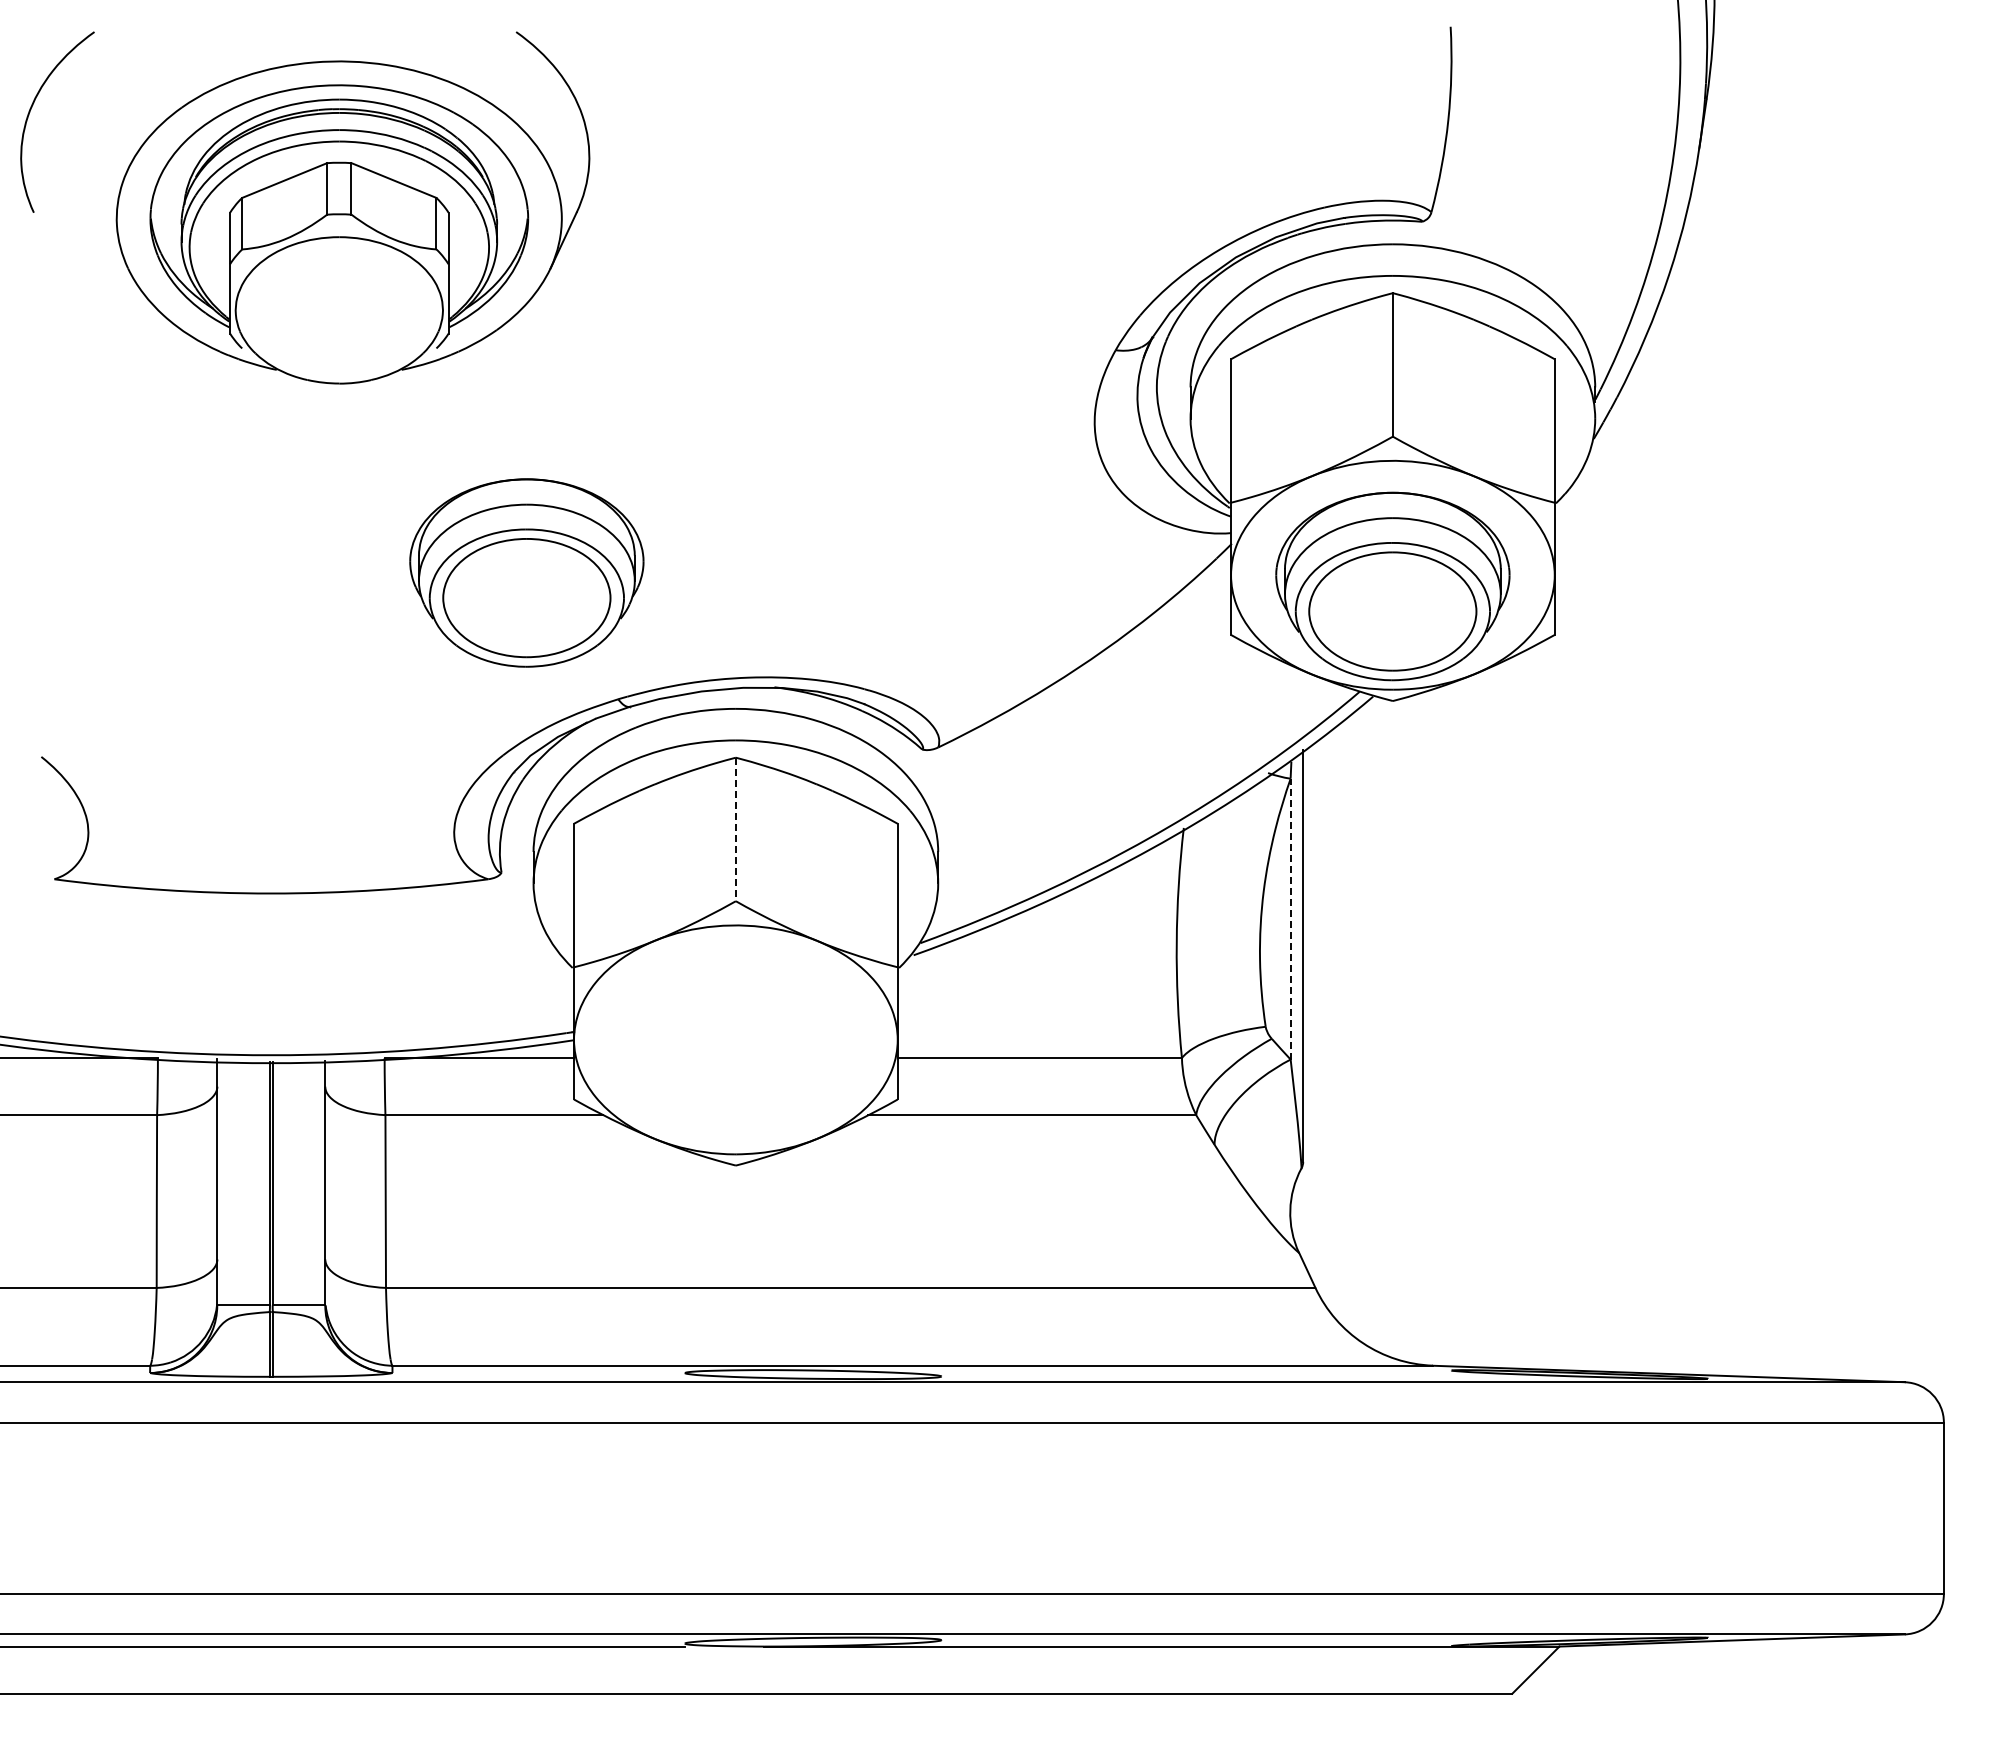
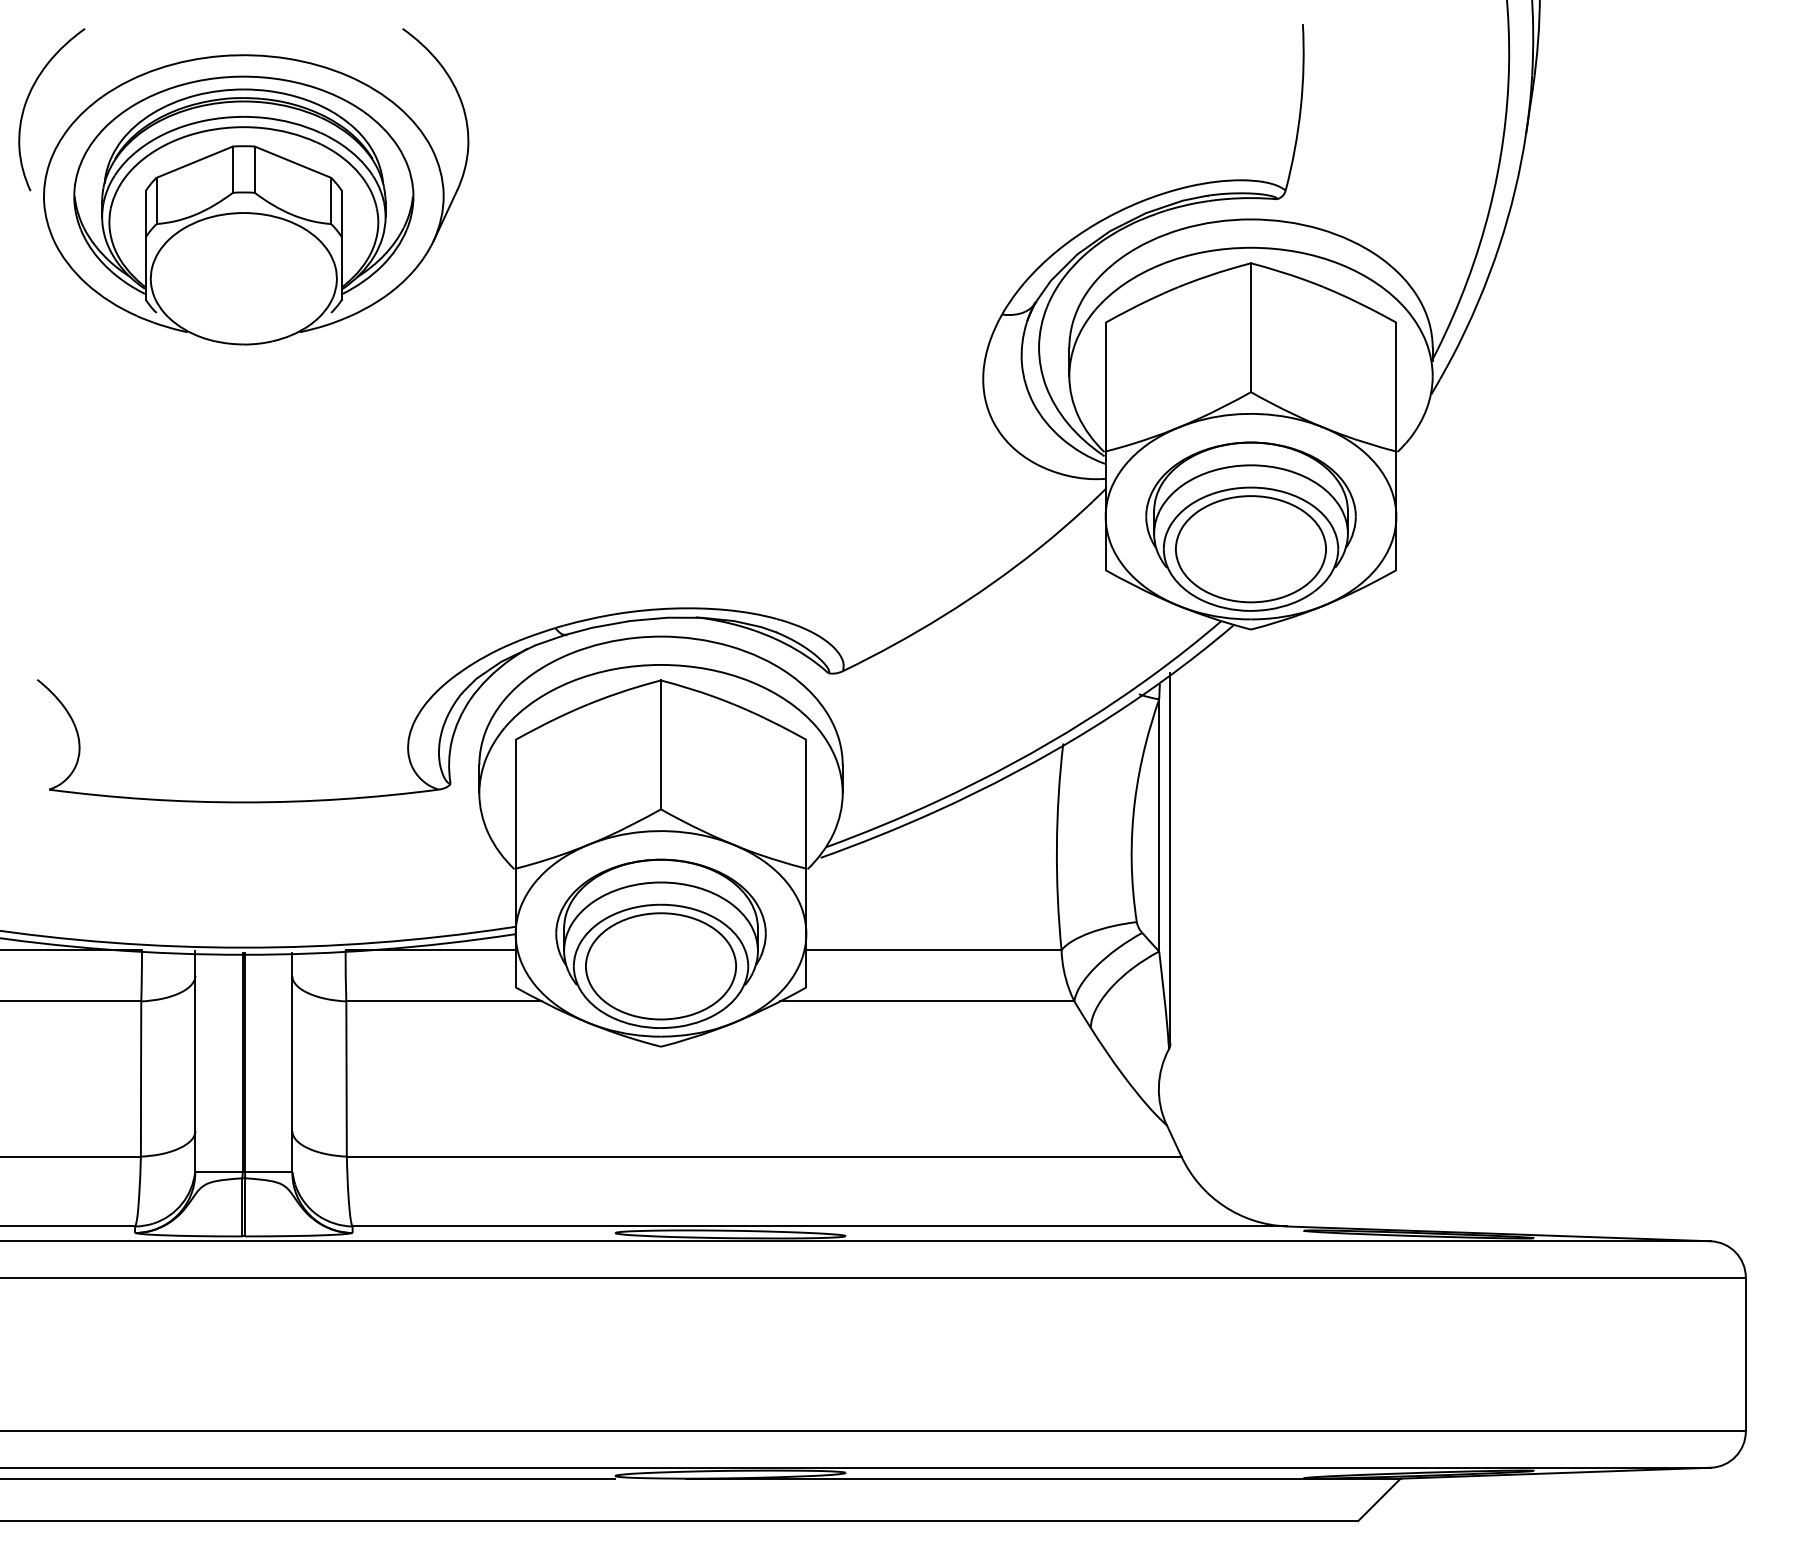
part: (352, 207) -> (255, 186), moved
part: (526, 572) -> (660, 943), moved
line: (735, 829) -> (660, 744), dashed -> solid
line: (1290, 918) -> (1159, 824), dashed -> solid

